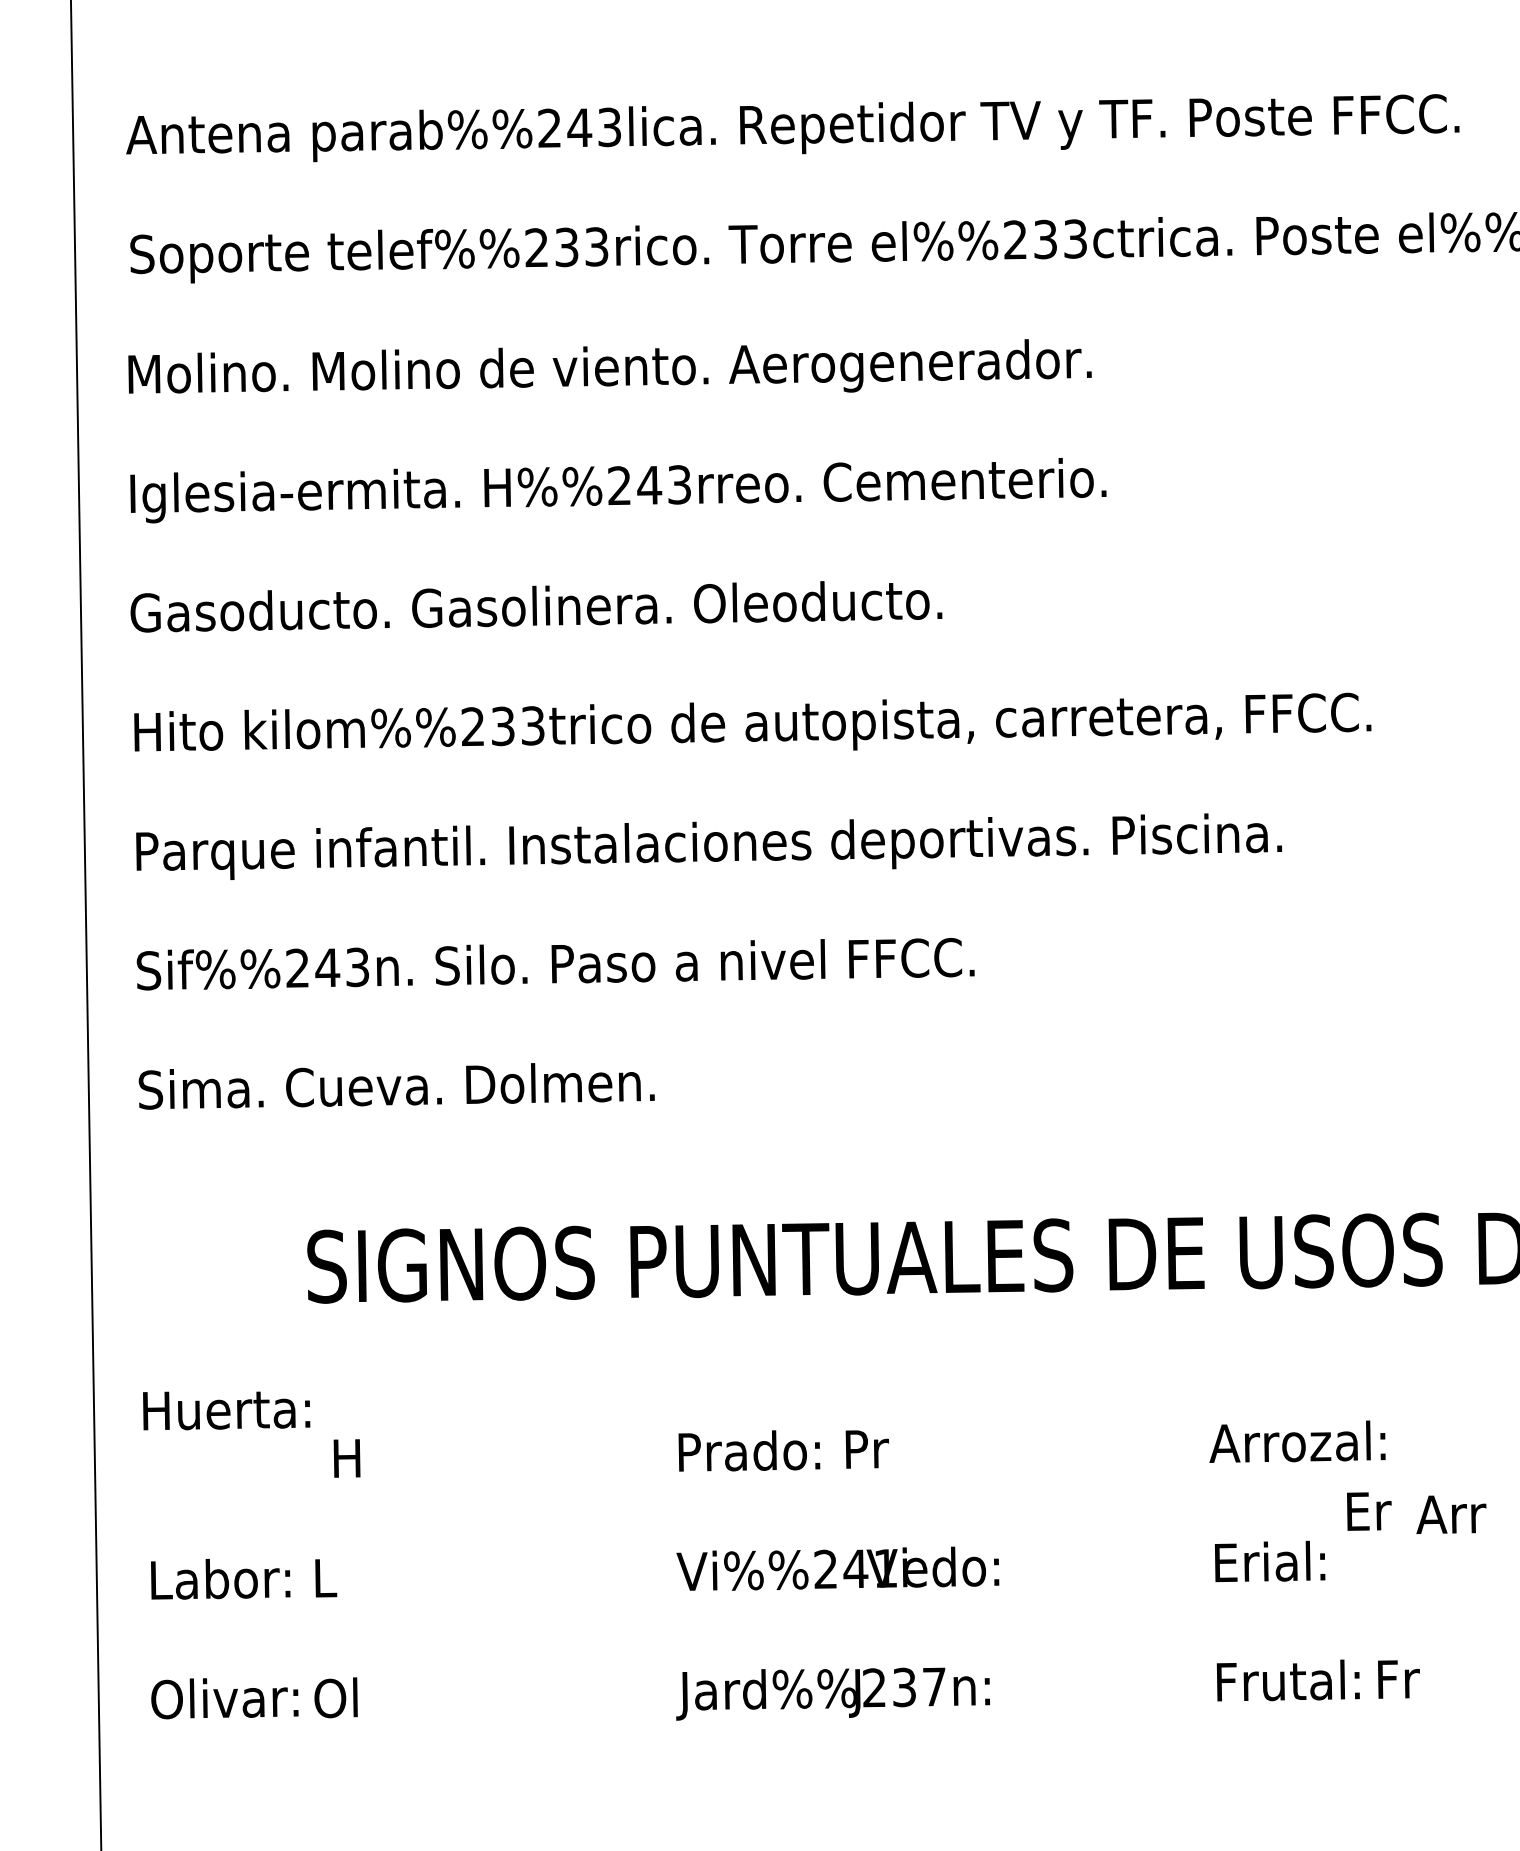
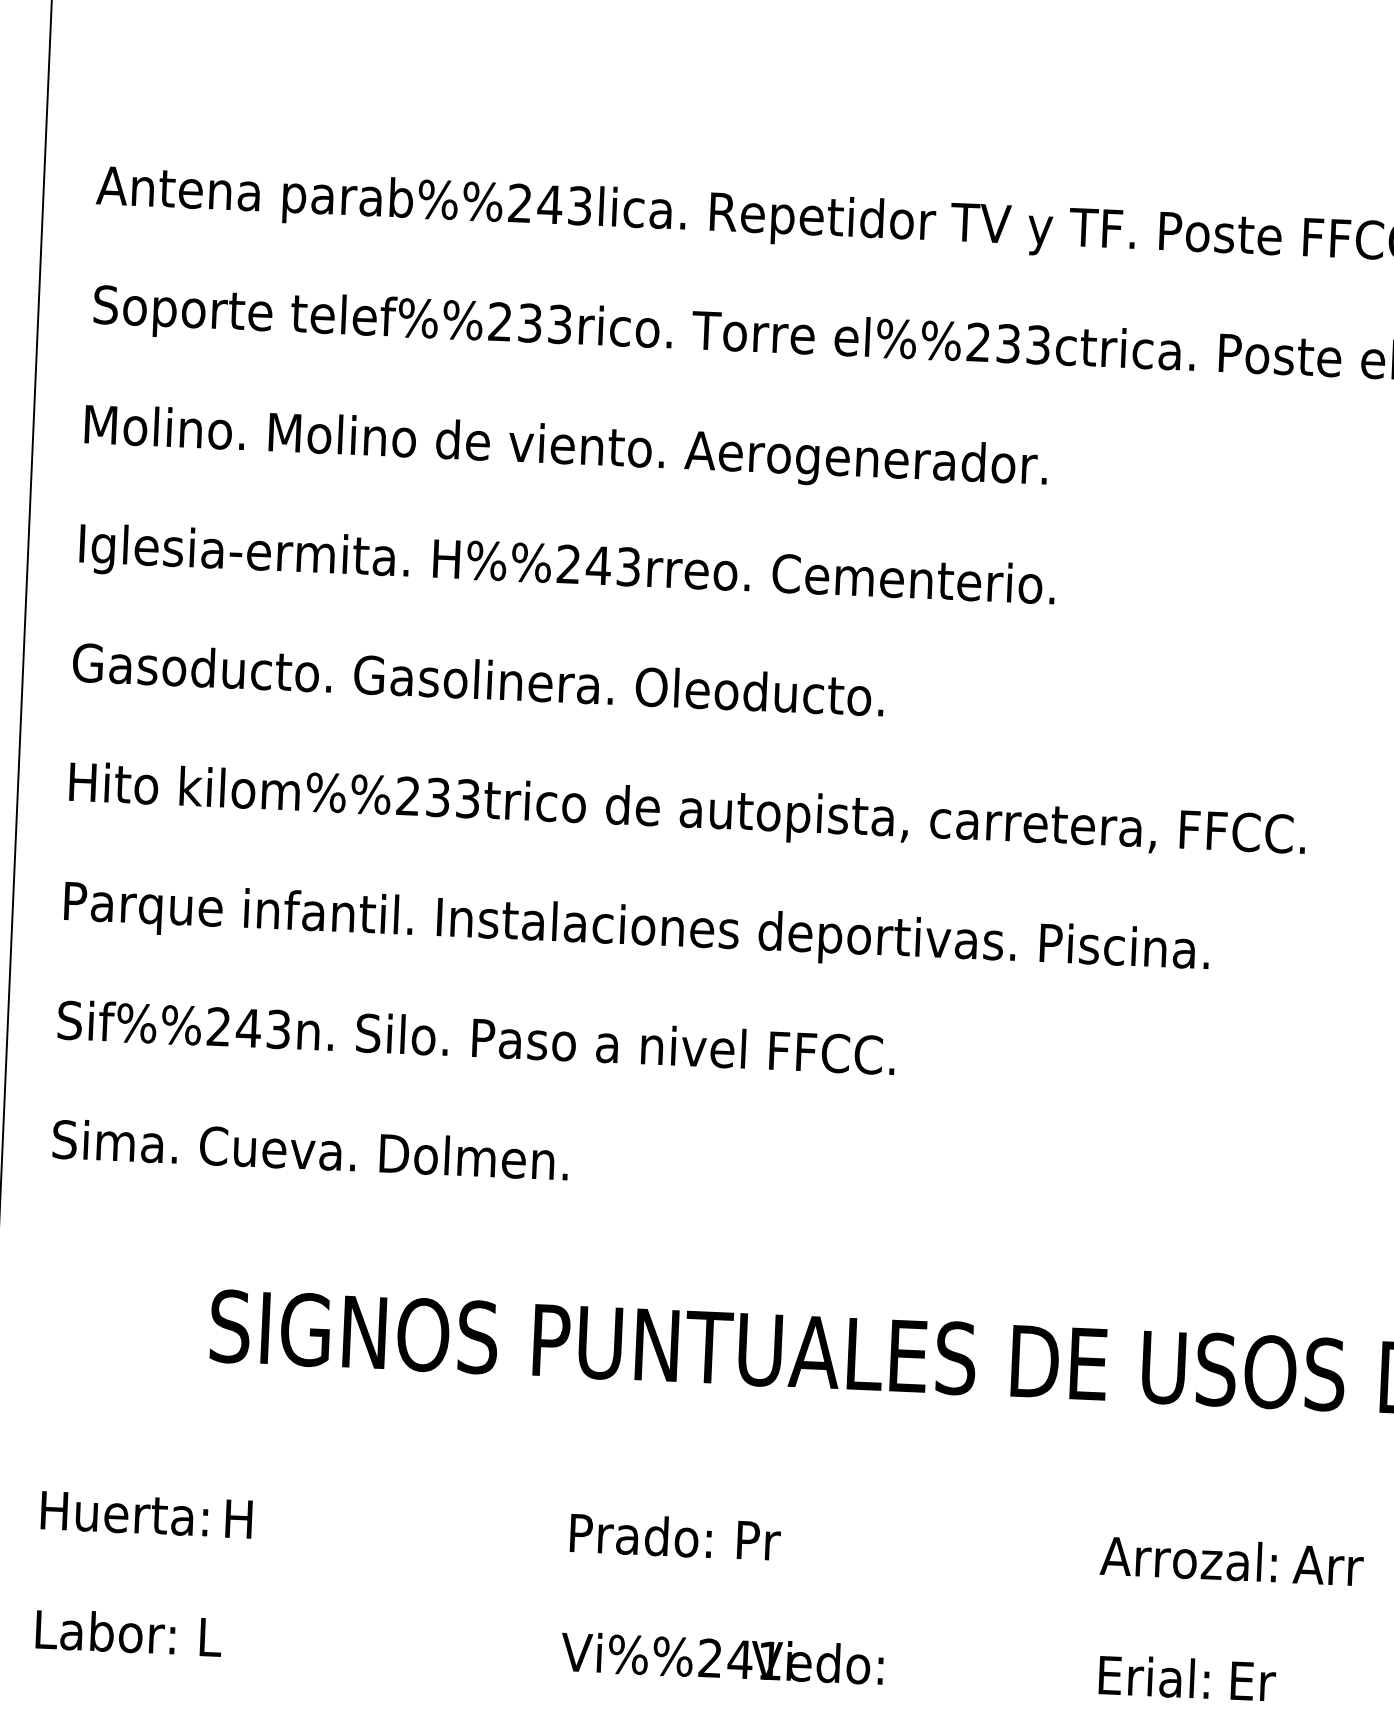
text: (226, 1410) -> (124, 1514), moved
text: (1369, 1511) -> (1253, 1681), moved
text: (1451, 1514) -> (1328, 1565), moved

